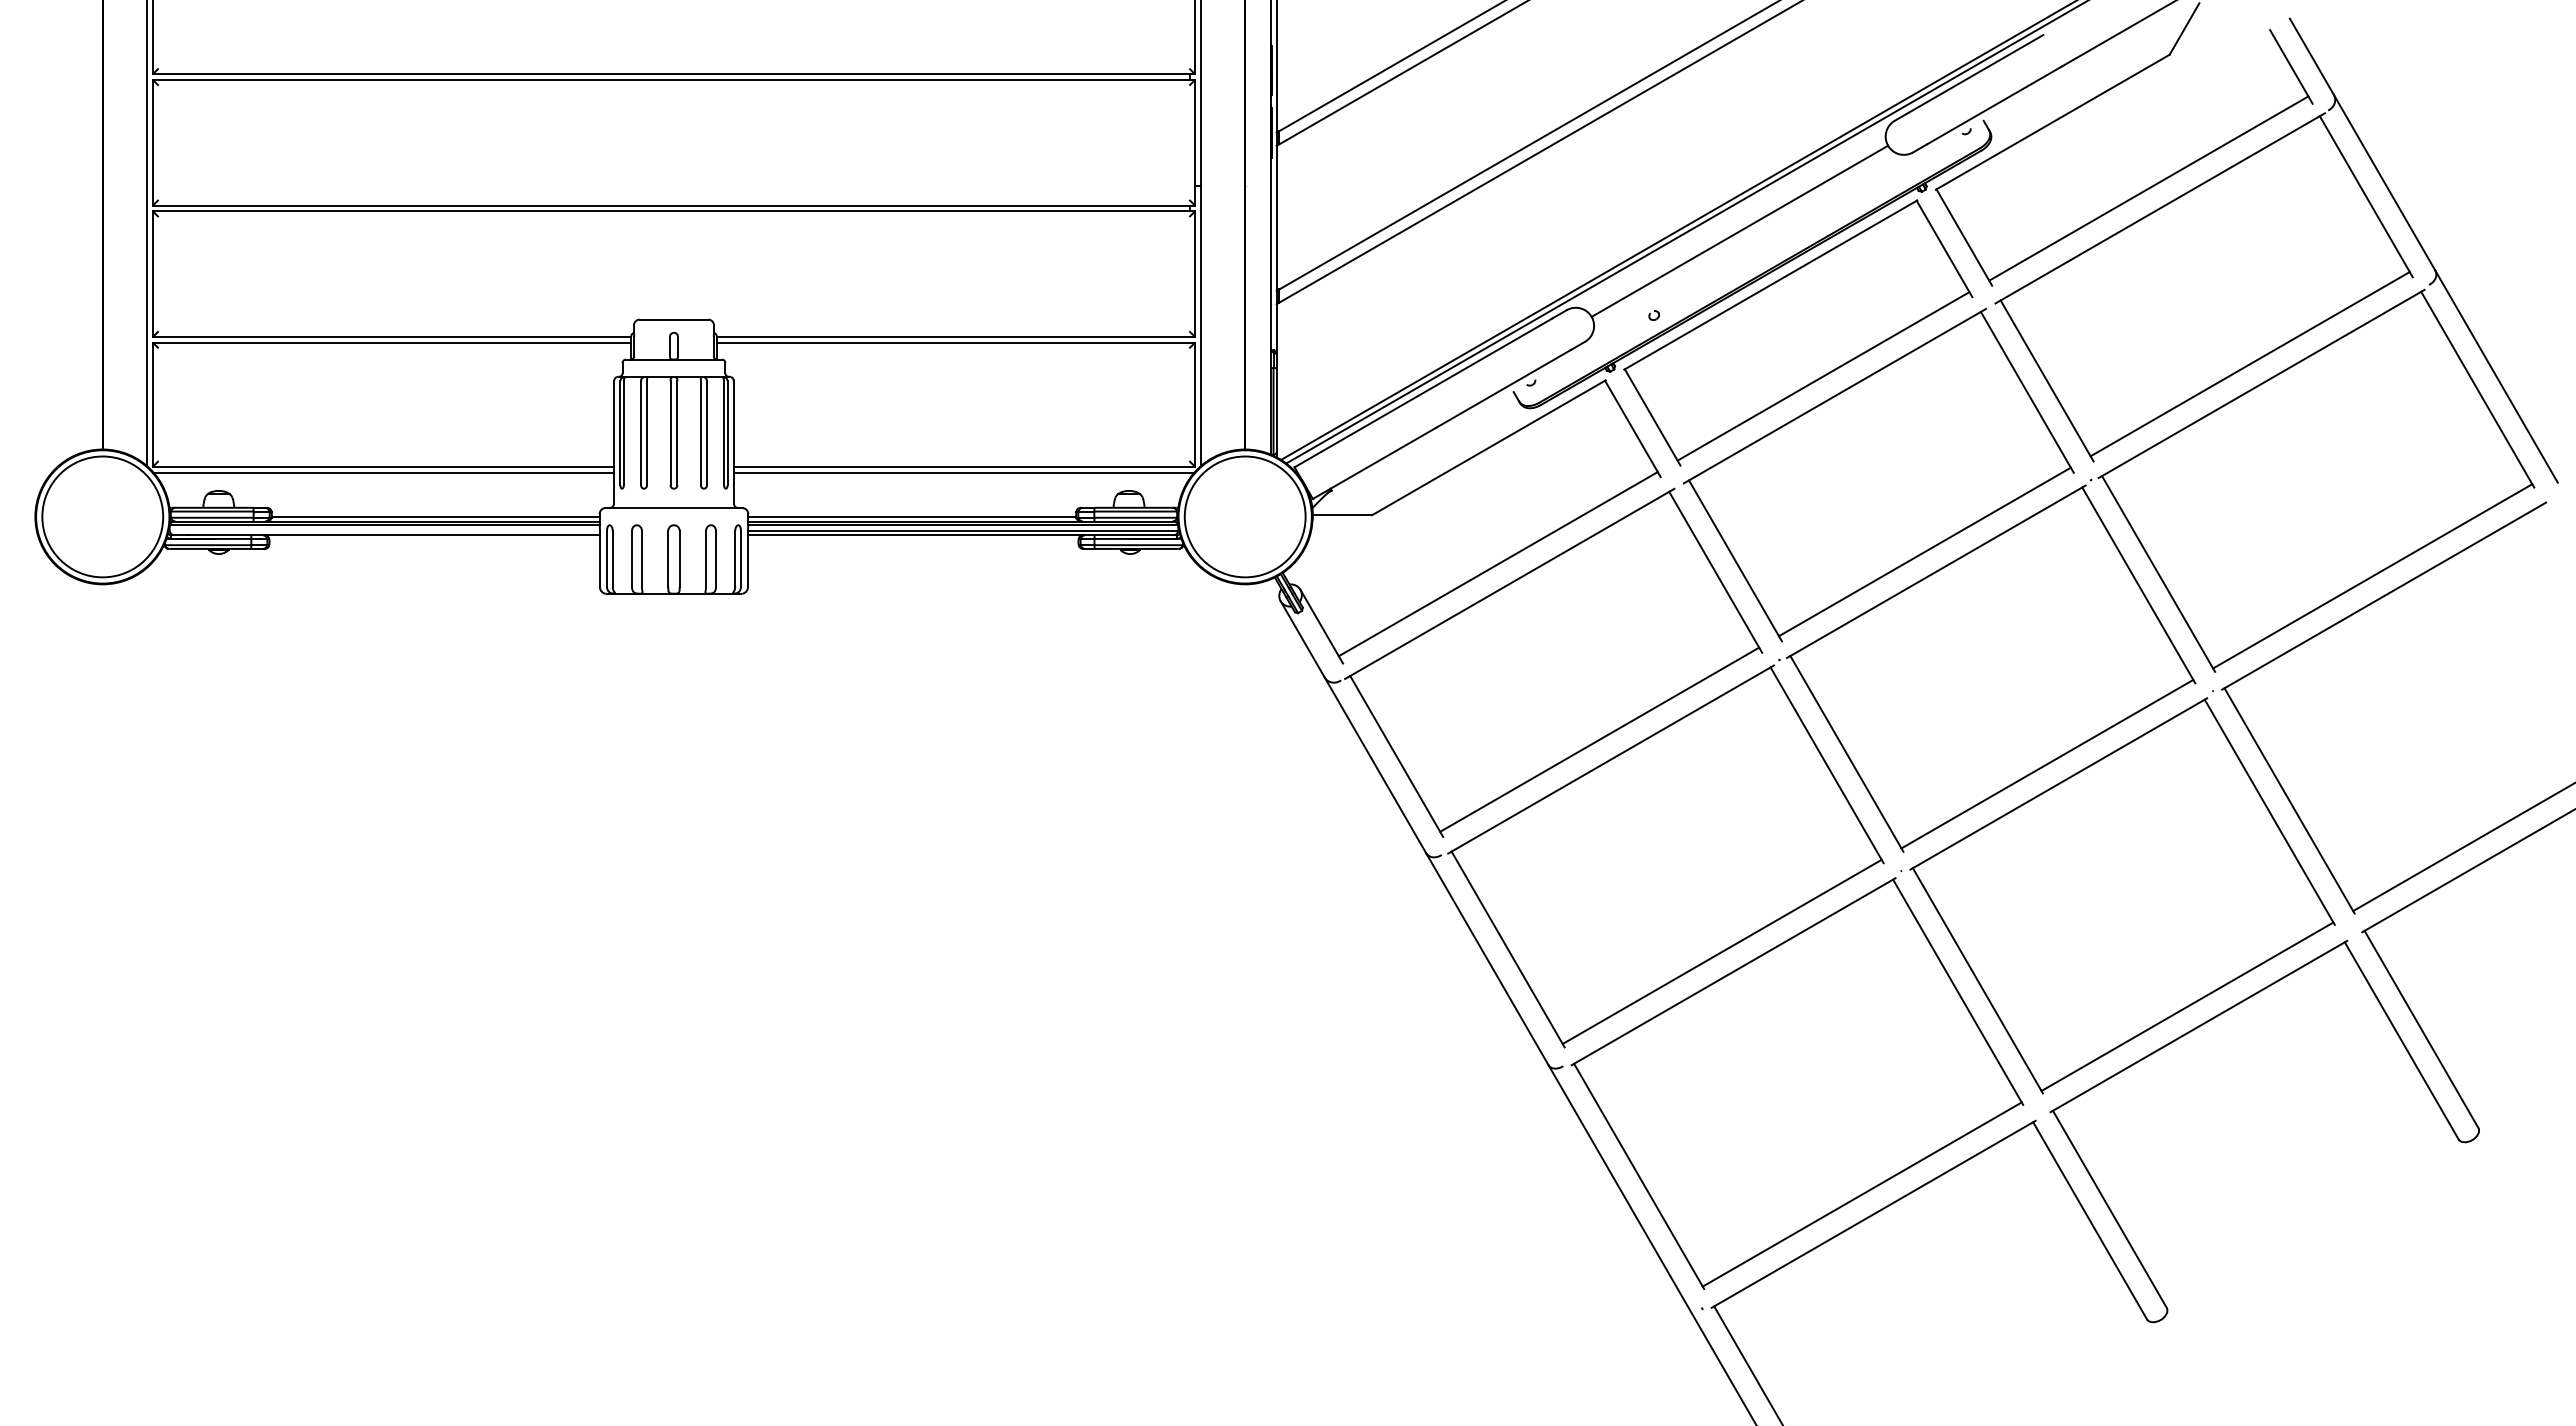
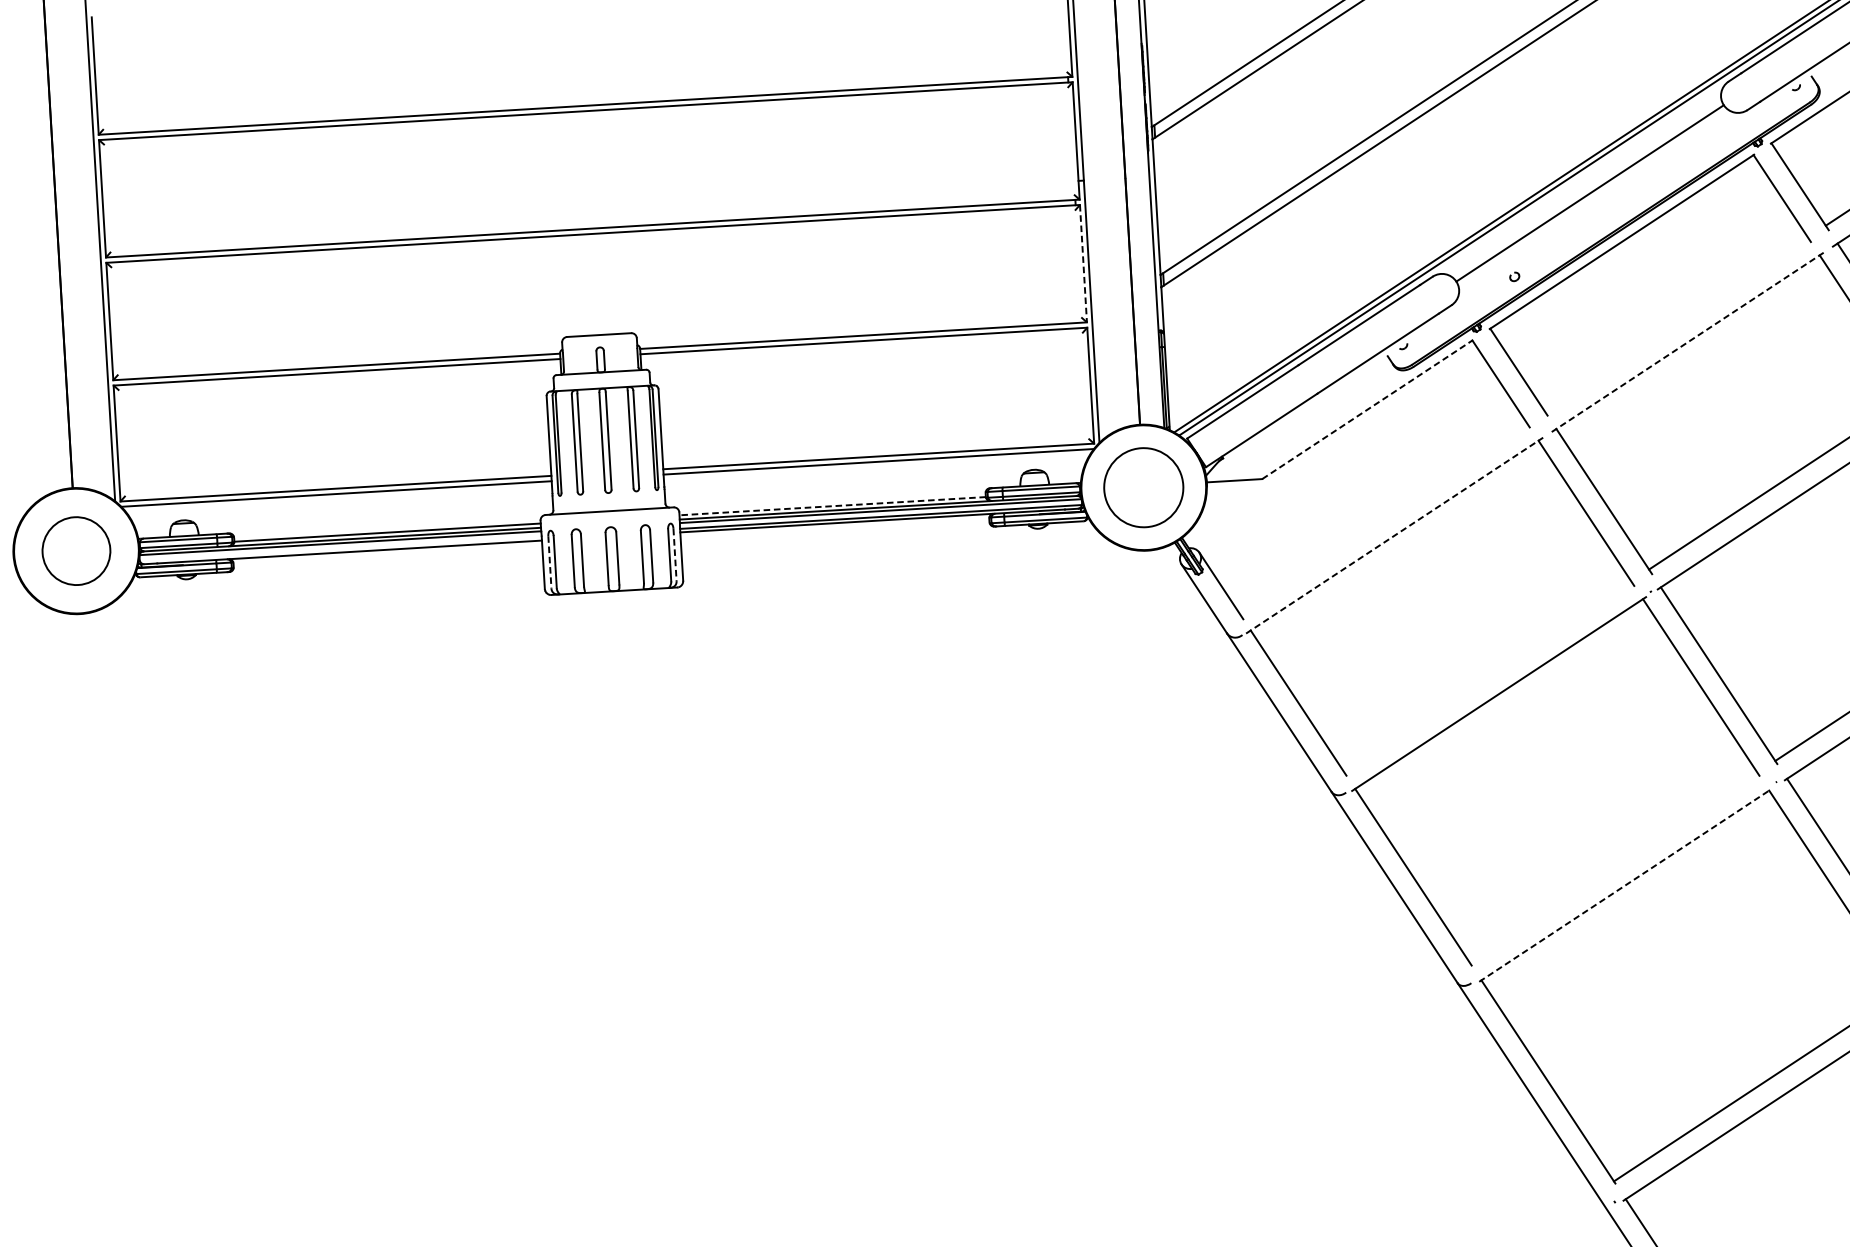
line: (1195, 274) -> (1083, 263), solid -> dashed
line: (1823, 376) -> (1676, 324), removed
line: (1835, 395) -> (1688, 341), solid -> dashed
line: (1488, 447) -> (1367, 409), solid -> dashed
circle: (102, 516) -> (76, 550), size x0.6
line: (911, 516) -> (831, 505), solid -> dashed
circle: (1244, 516) -> (1143, 487), size x0.7
line: (607, 558) -> (550, 561), solid -> dashed
line: (740, 558) -> (674, 554), solid -> dashed
line: (1497, 564) -> (1382, 518), removed
line: (1510, 583) -> (1395, 535), solid -> dashed
line: (1599, 739) -> (1487, 675), removed
line: (1721, 951) -> (1612, 867), removed
line: (1733, 971) -> (1625, 885), solid -> dashed

